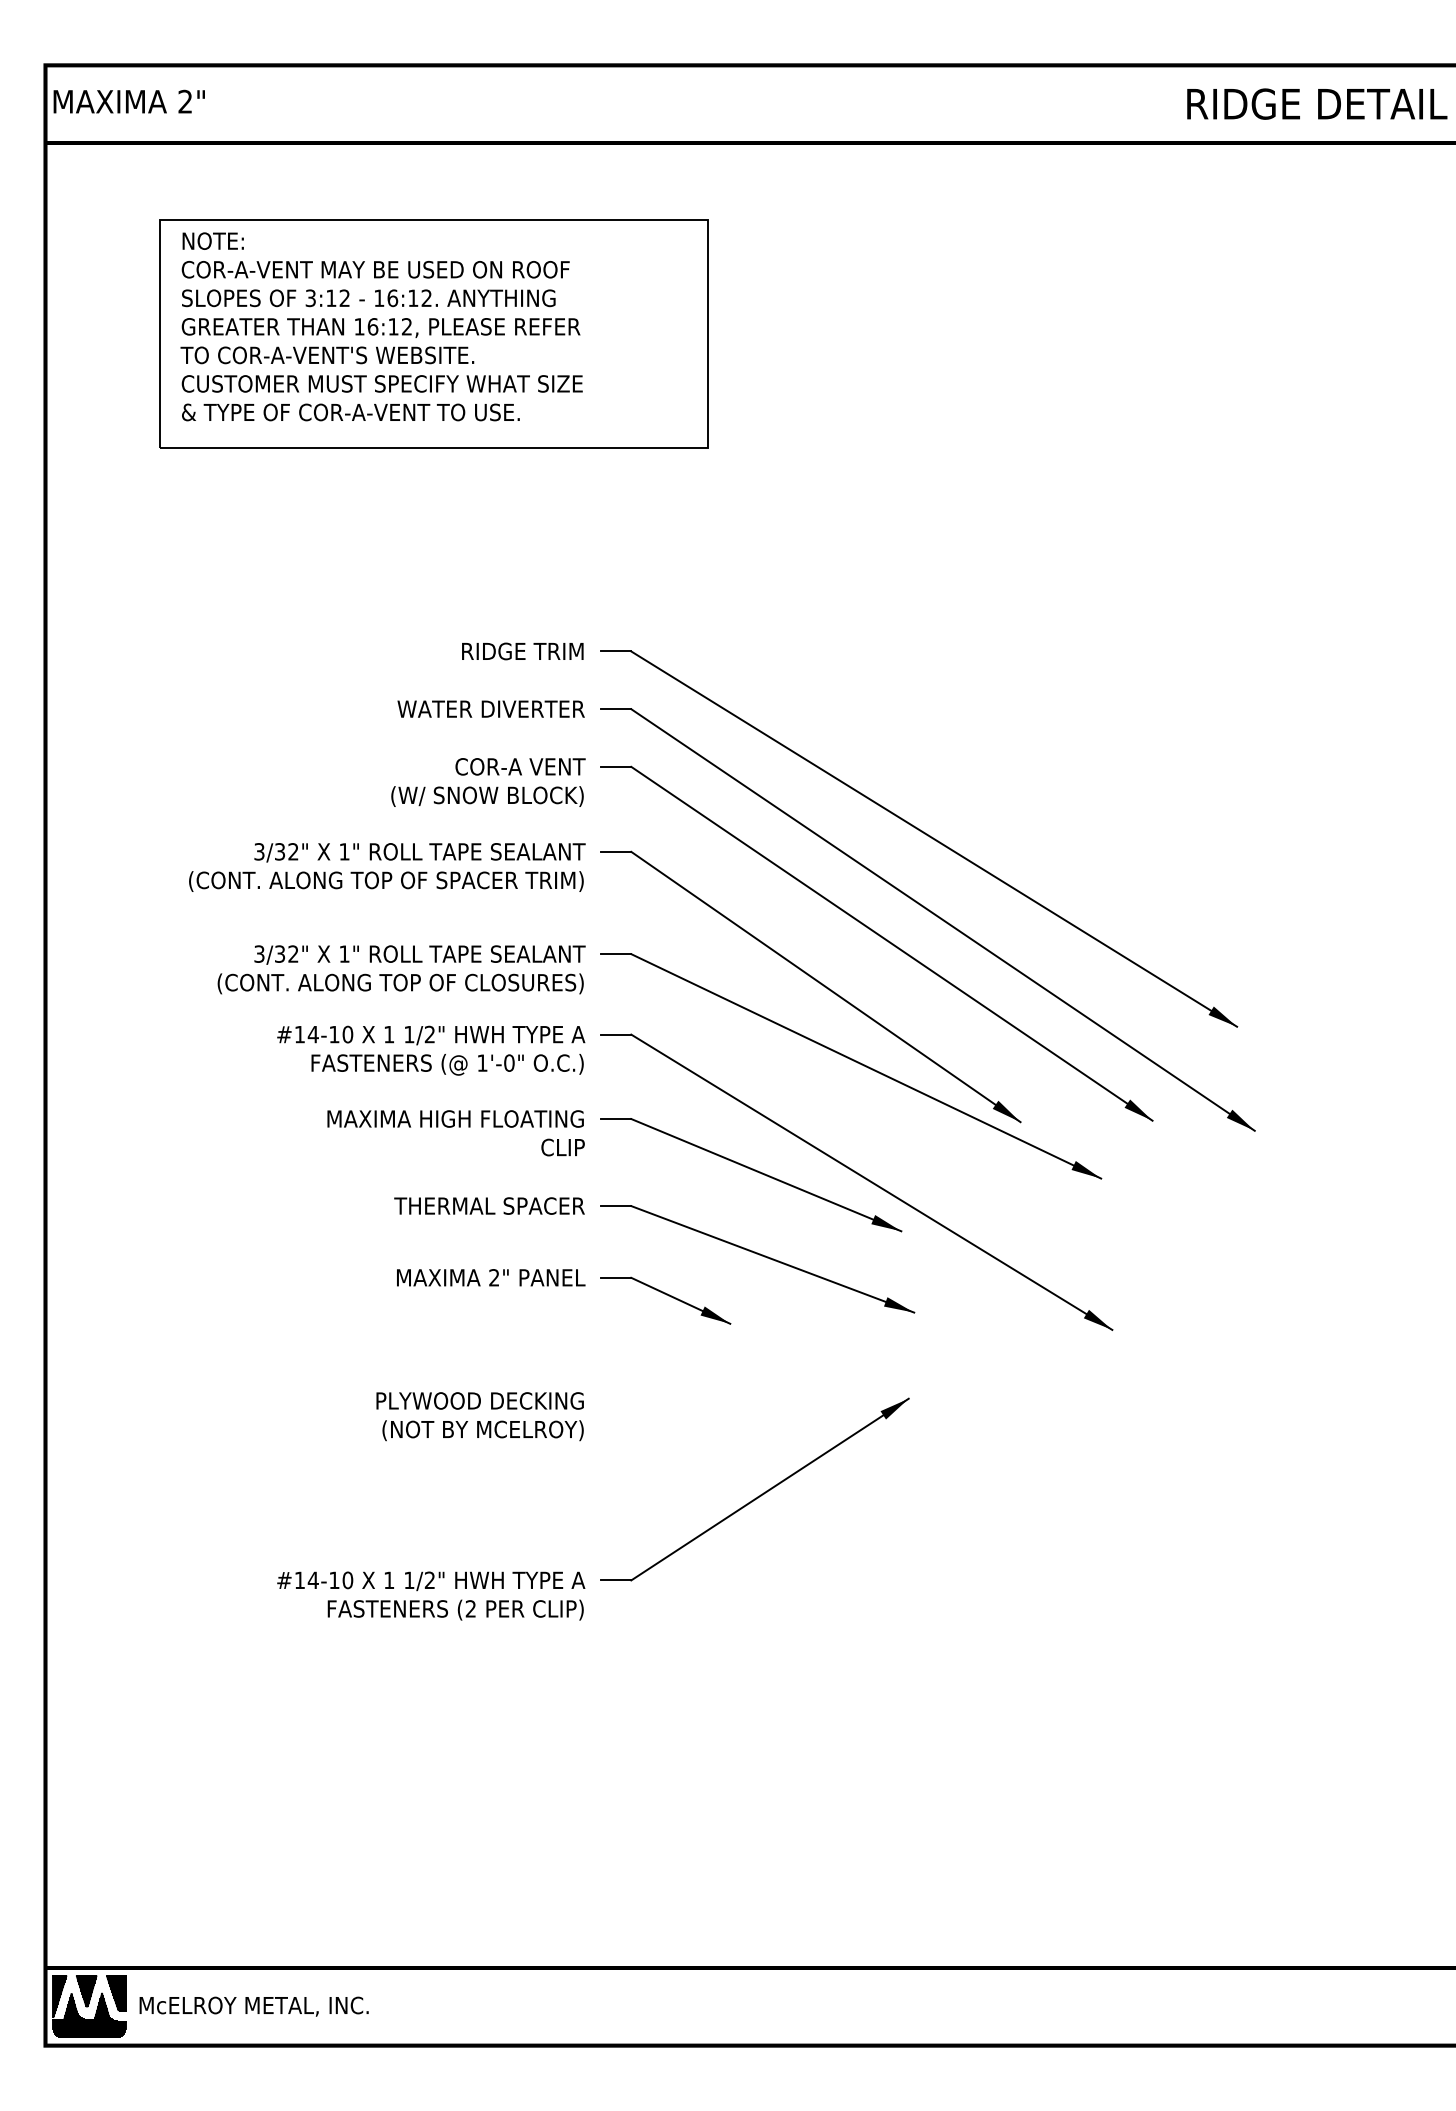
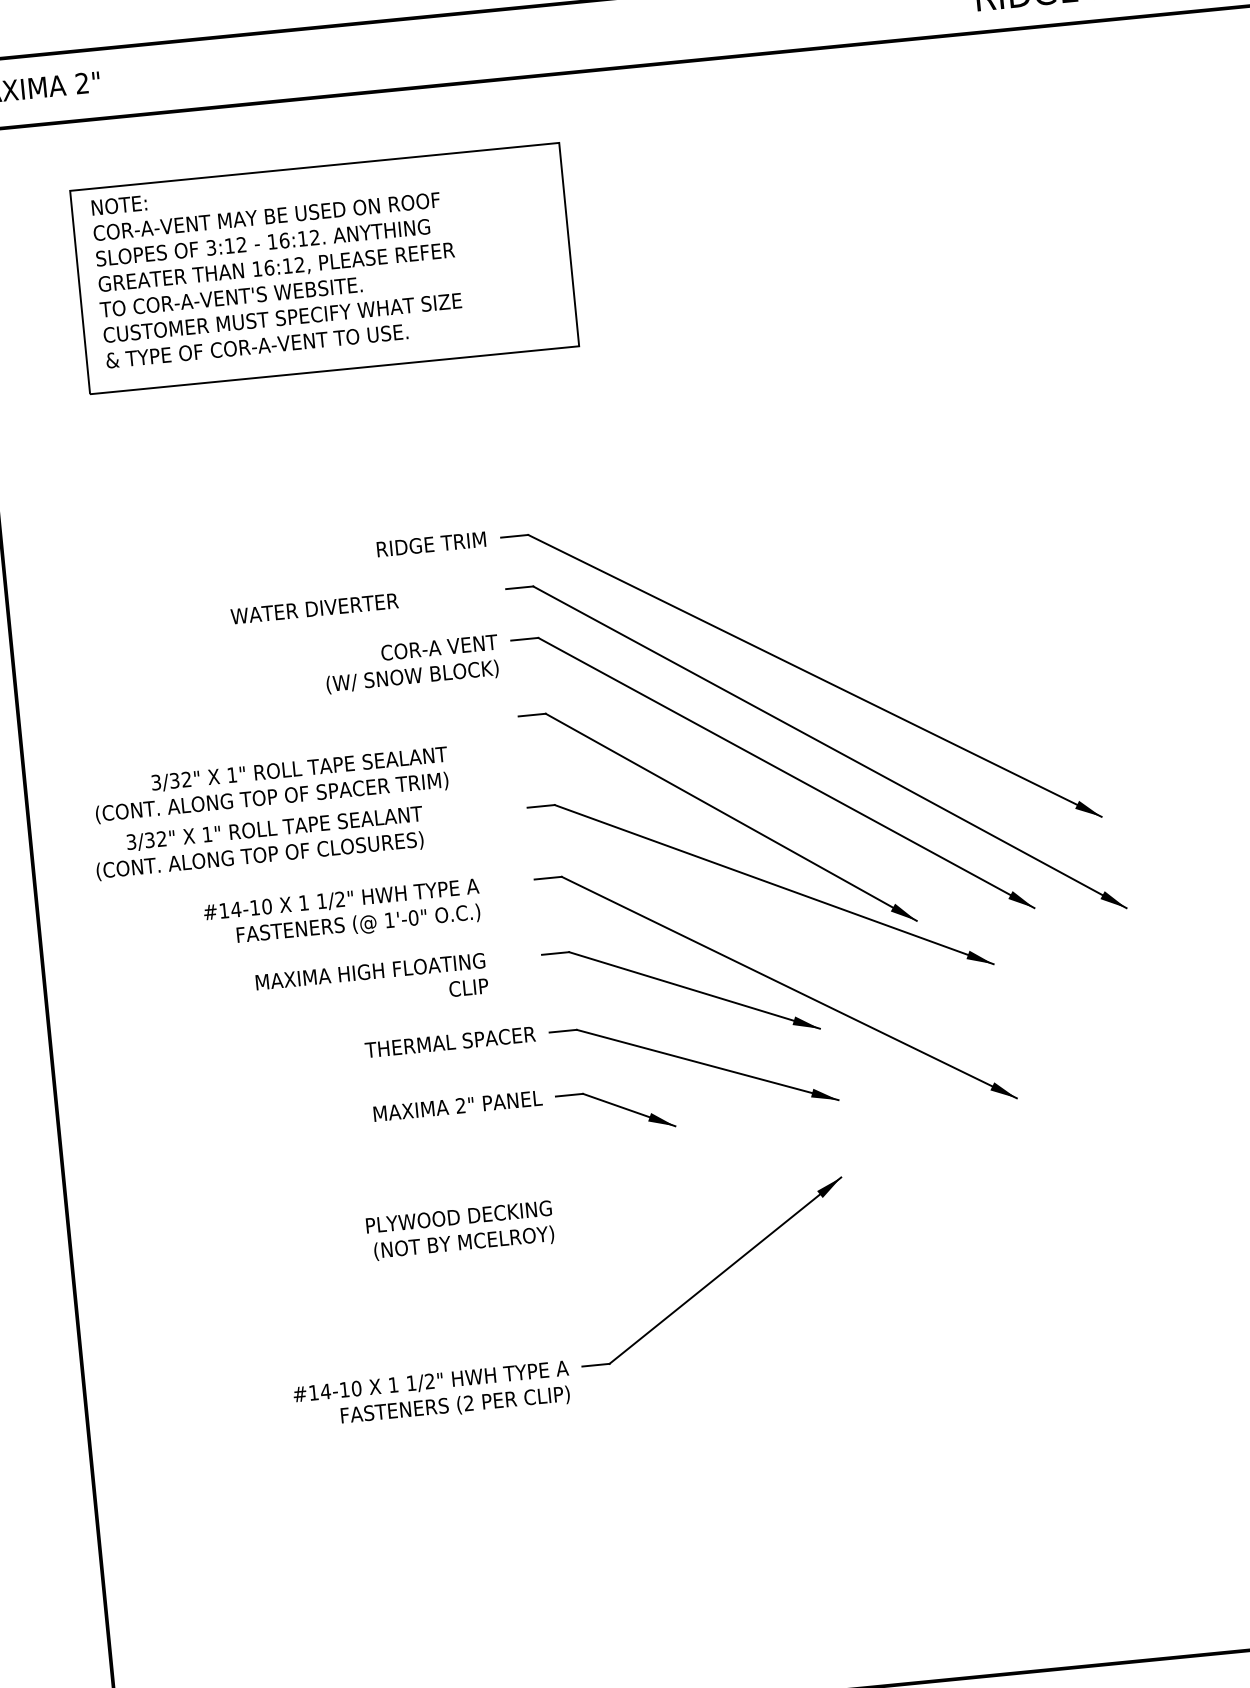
text: (490, 708) -> (314, 608), moved
text: (387, 867) -> (271, 785), moved
text: (401, 969) -> (259, 843), moved
text: (431, 1050) -> (343, 913), moved
text: (455, 1133) -> (371, 984), moved

